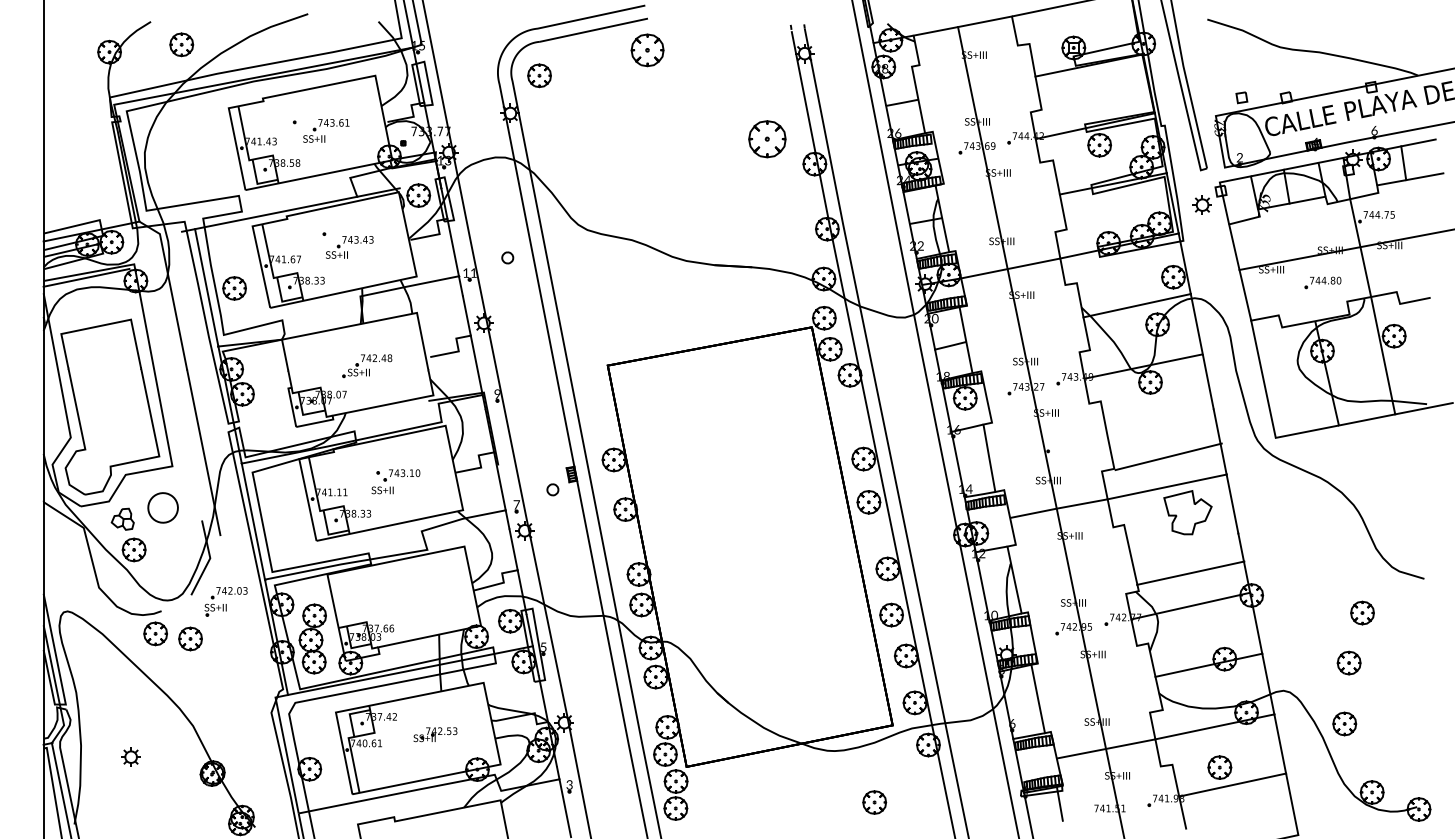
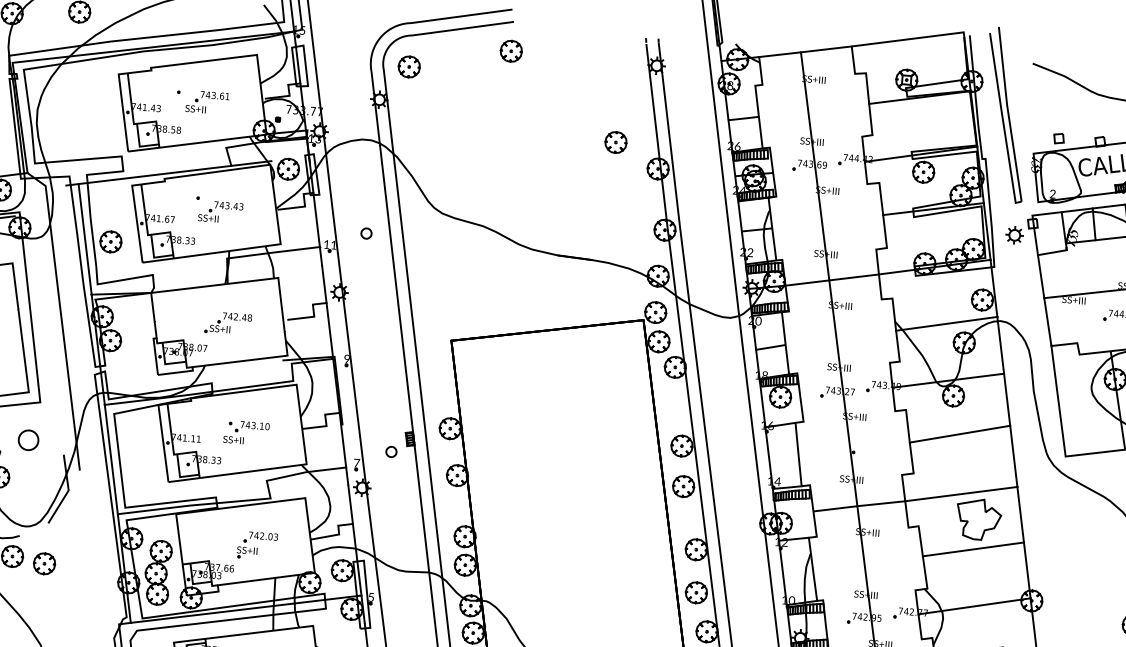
part: (647, 50) -> (511, 51), size x0.71
part: (767, 139) -> (616, 142), size x0.62
line: (1168, 456) -> (959, 433), moved
part: (162, 507) -> (28, 439), size x0.71
line: (1190, 572) -> (973, 548), moved
part: (225, 601) -> (256, 545), moved

